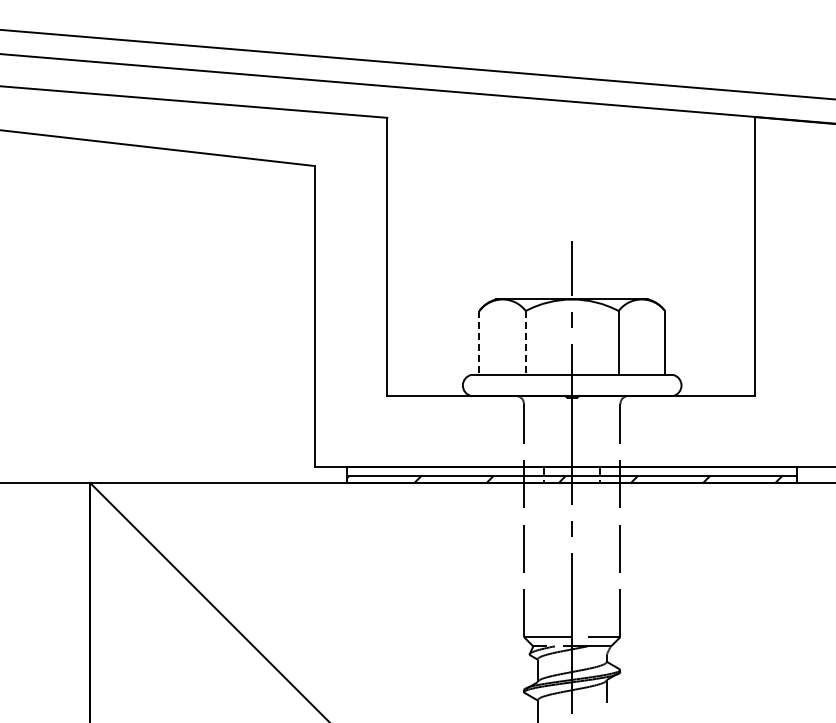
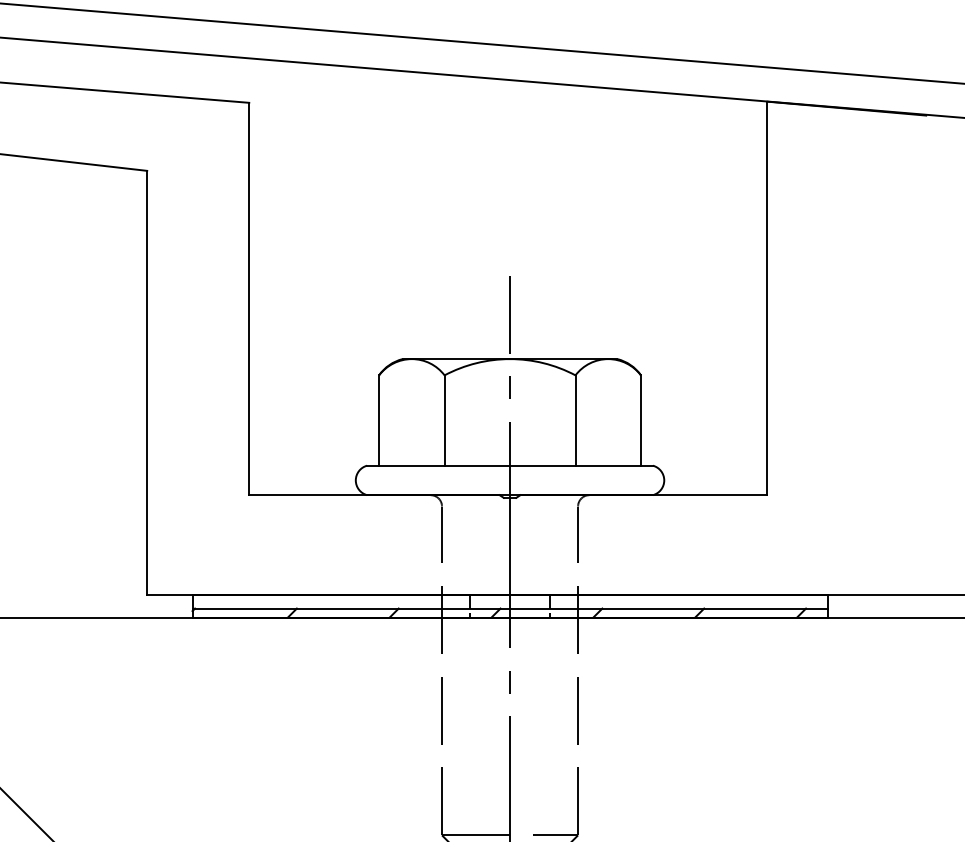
line: (479, 343) -> (379, 421), dashed -> solid
line: (525, 343) -> (444, 421), dashed -> solid

